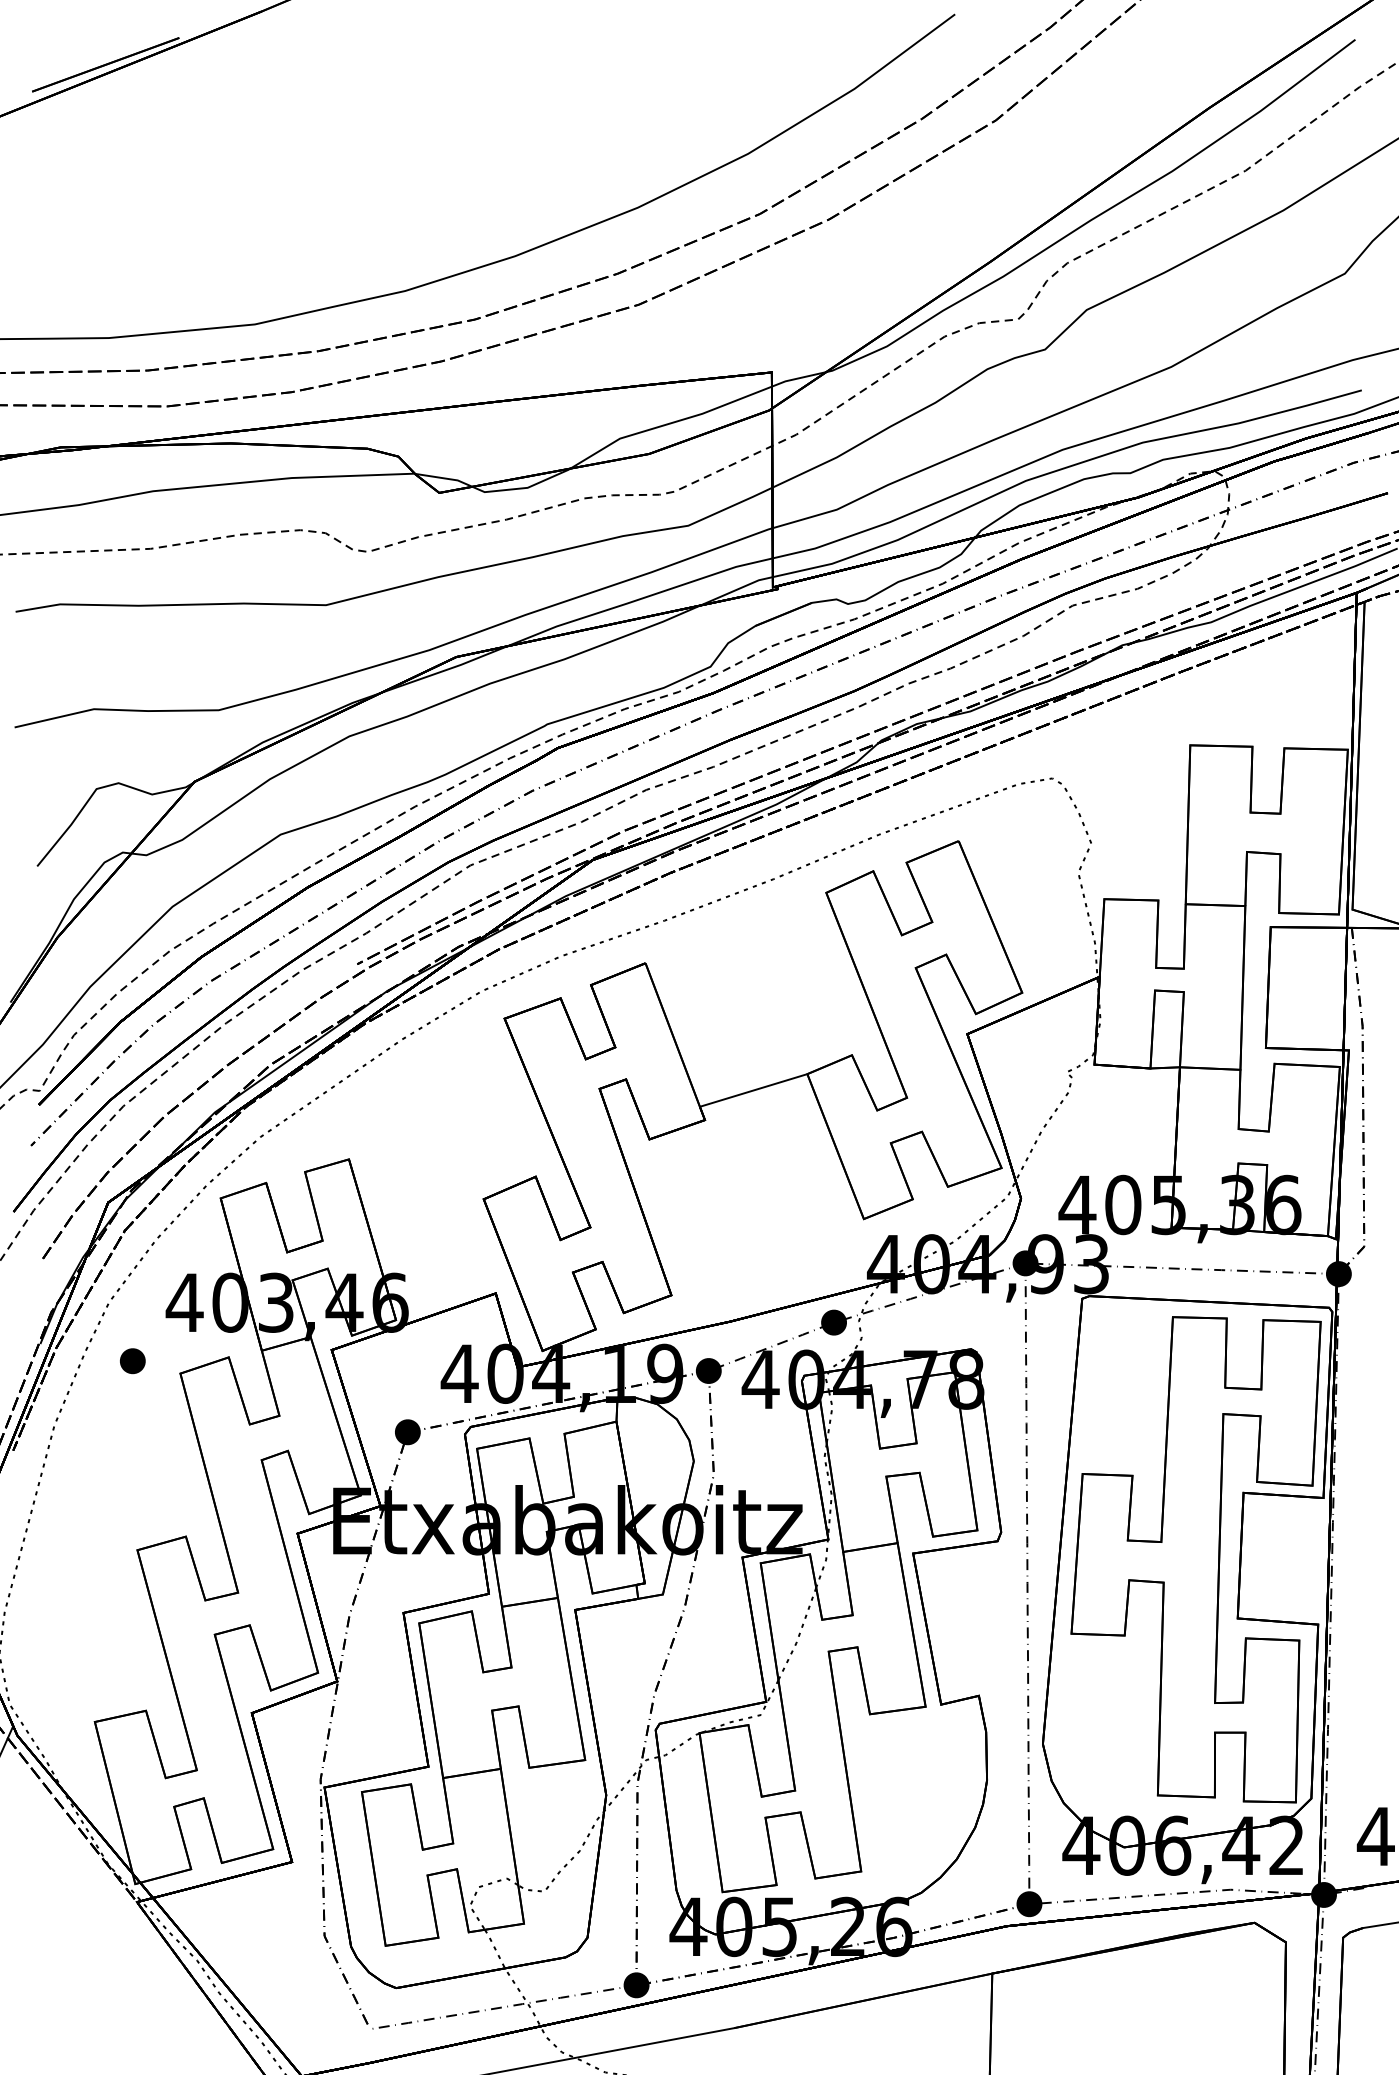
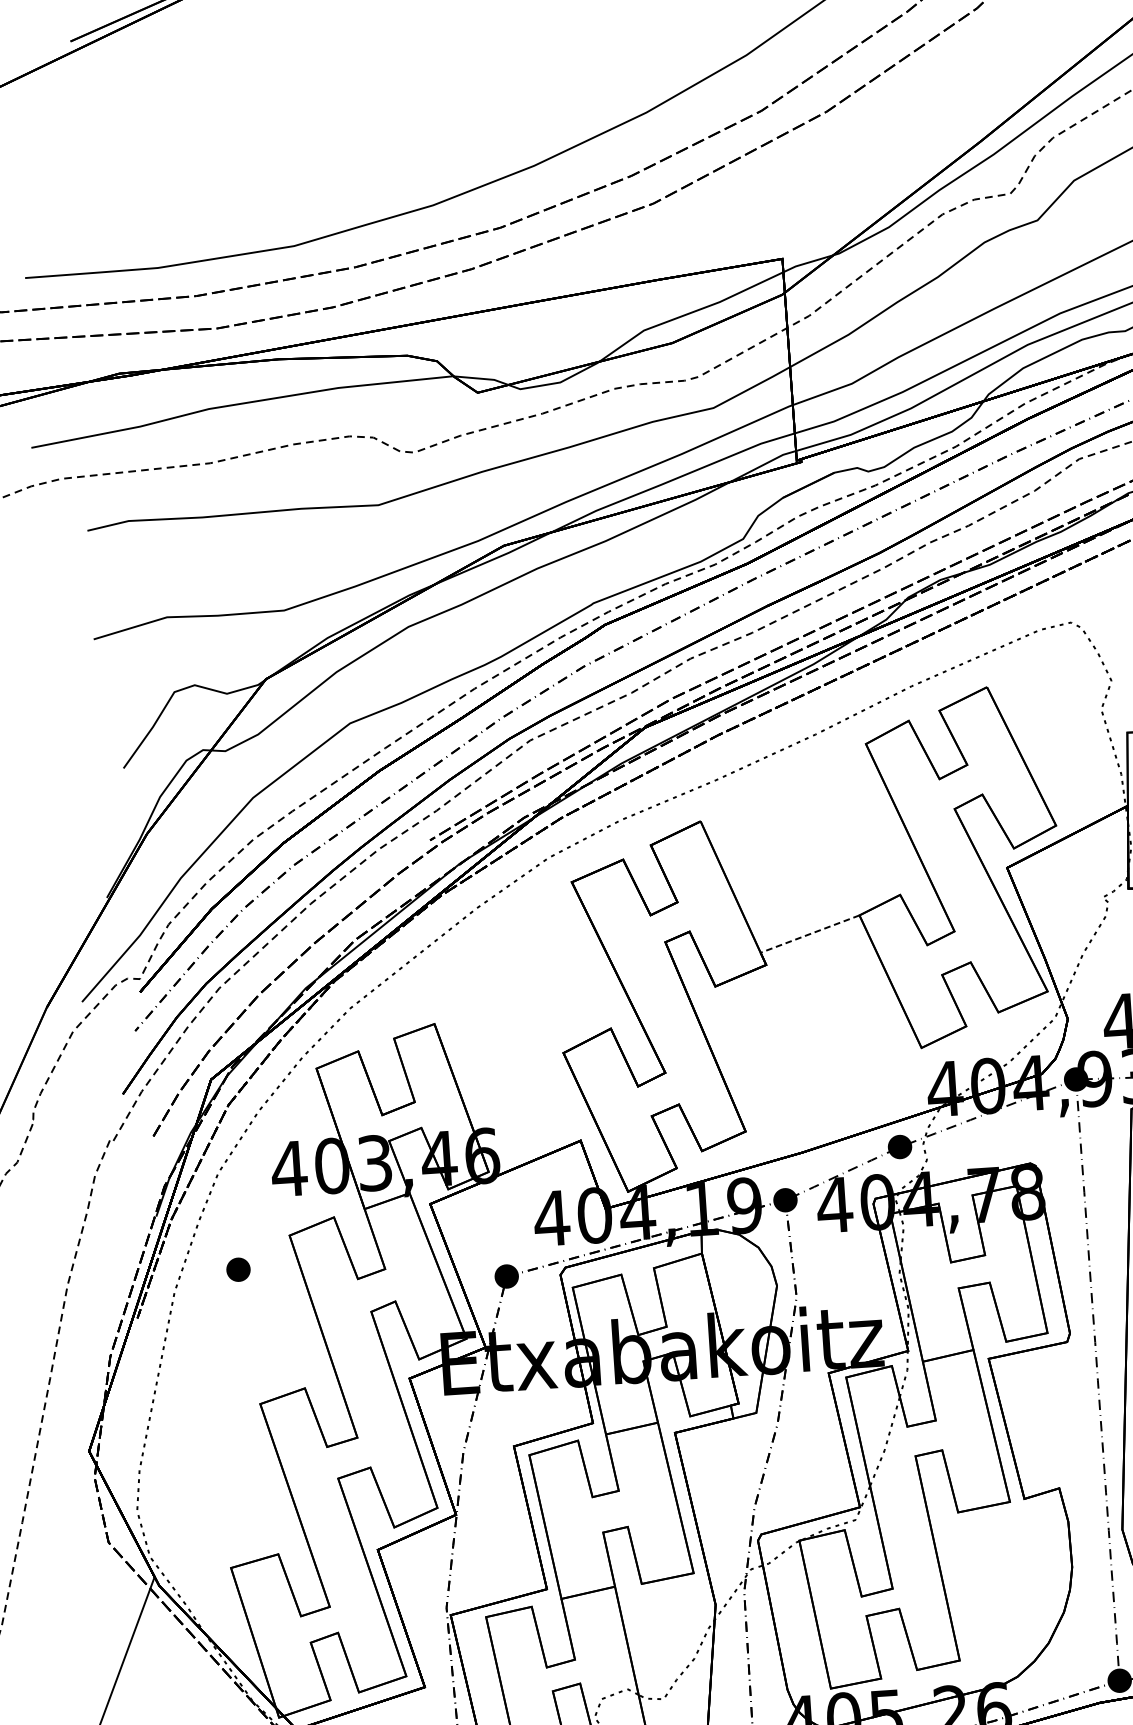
line: (753, 1090) -> (809, 934), solid -> dashed
part: (132, 1361) -> (238, 1270), moved

